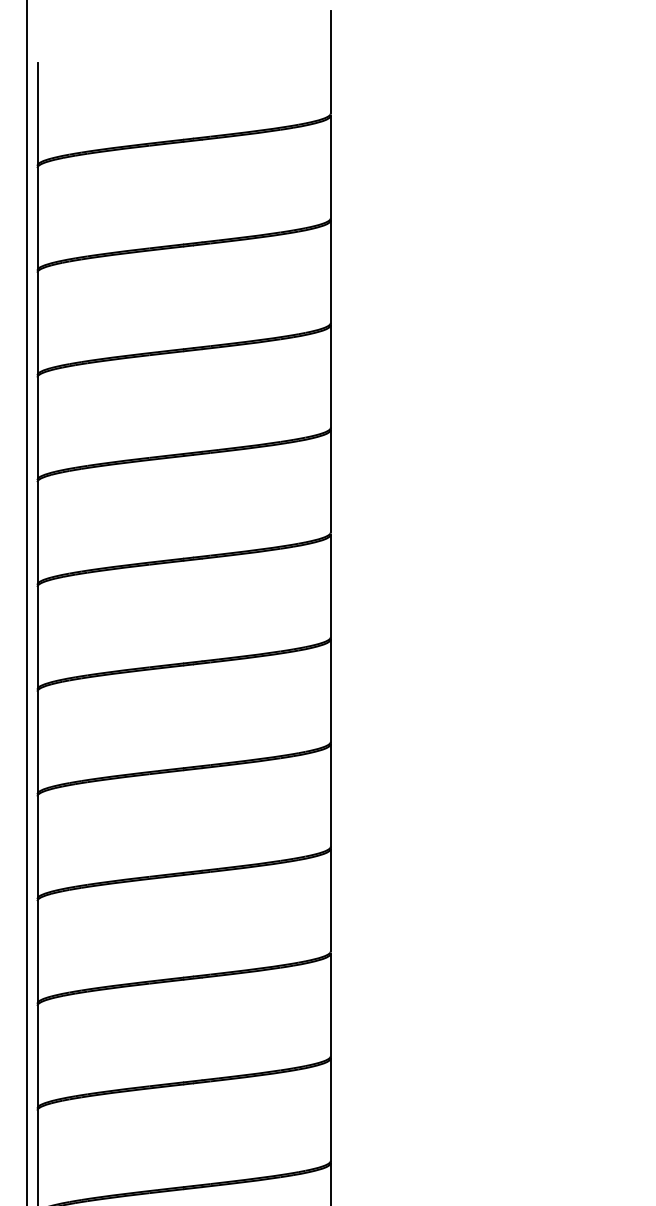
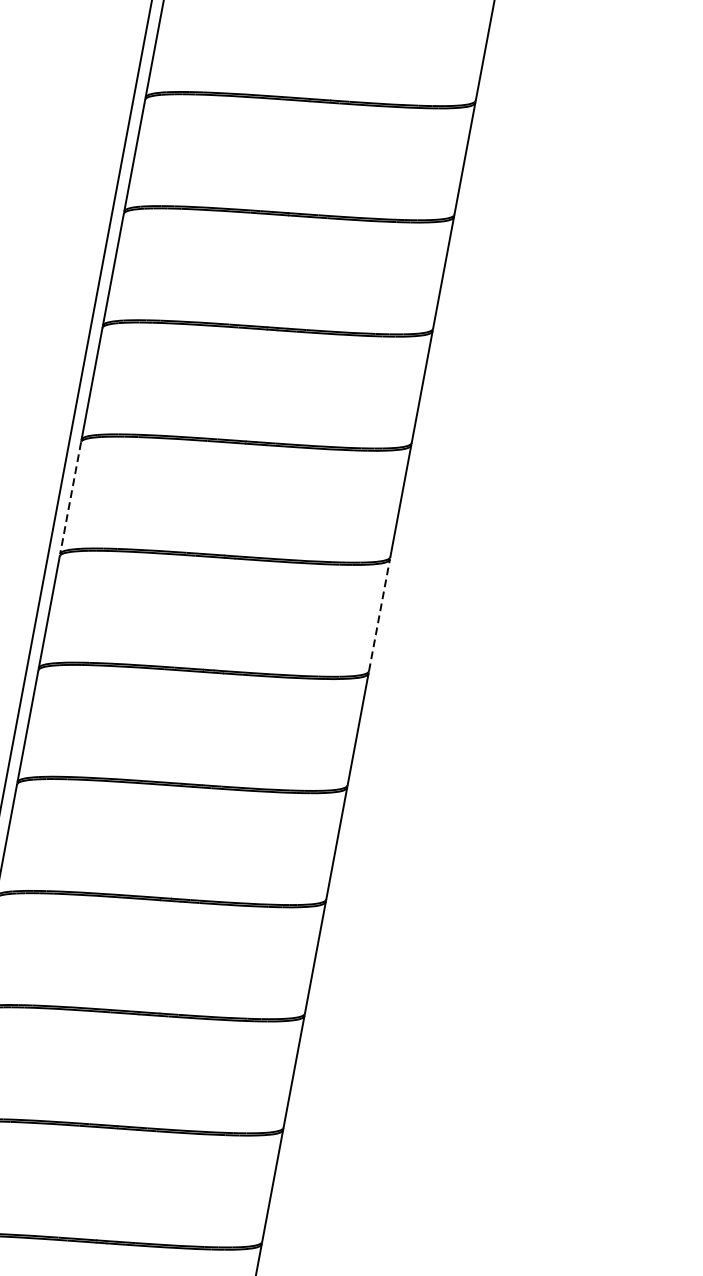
line: (37, 638) -> (70, 498), solid -> dashed
line: (330, 690) -> (379, 614), solid -> dashed

